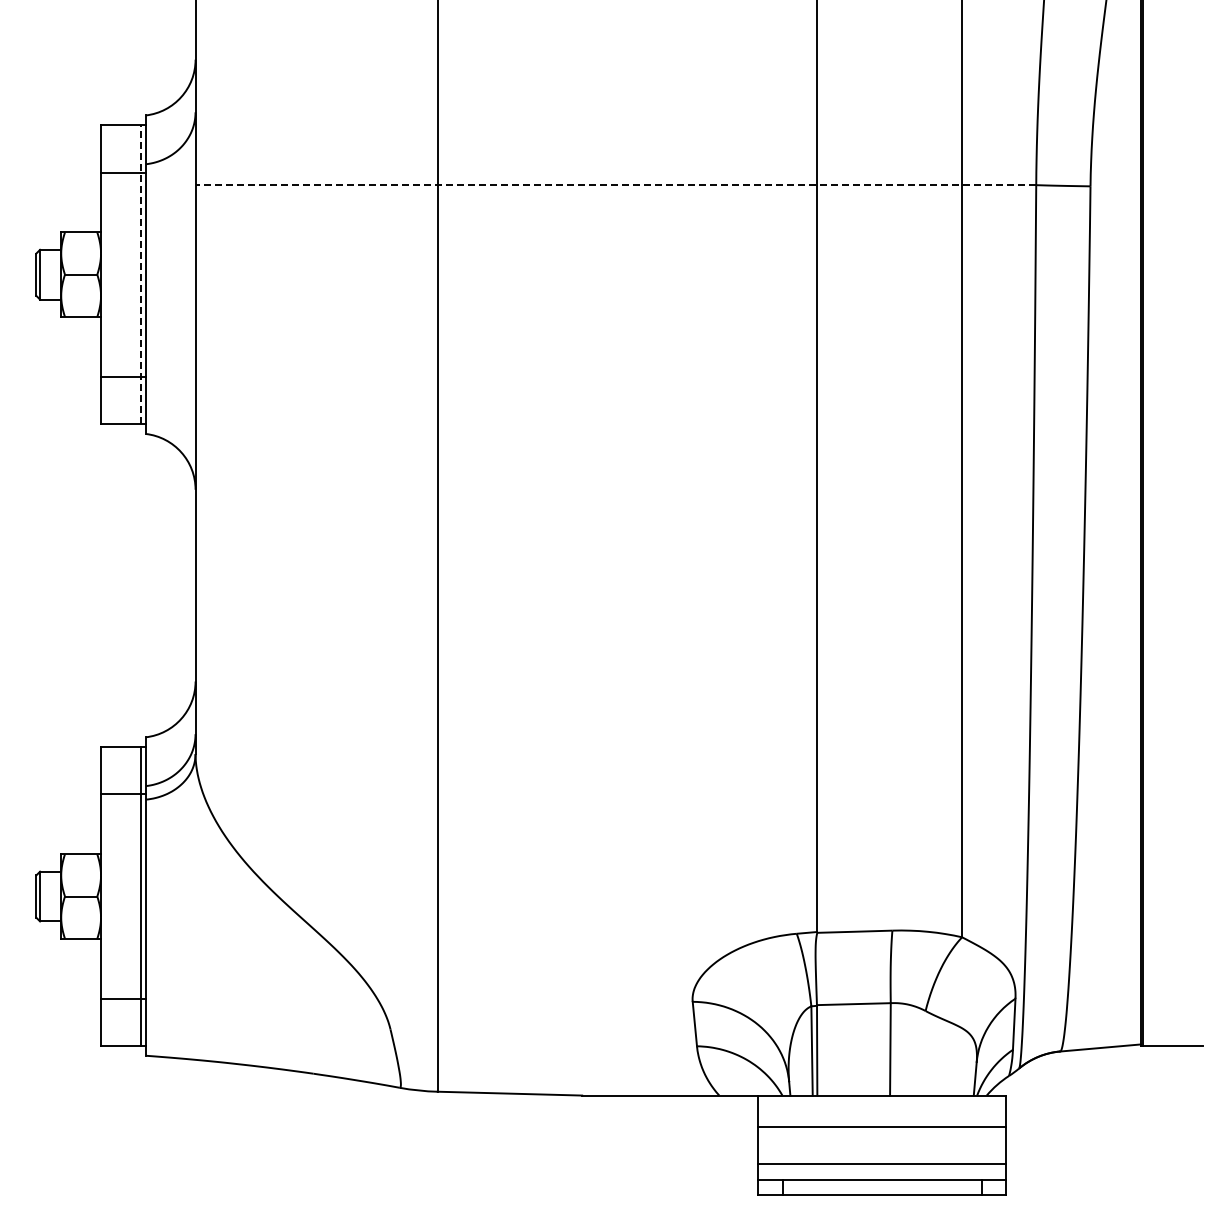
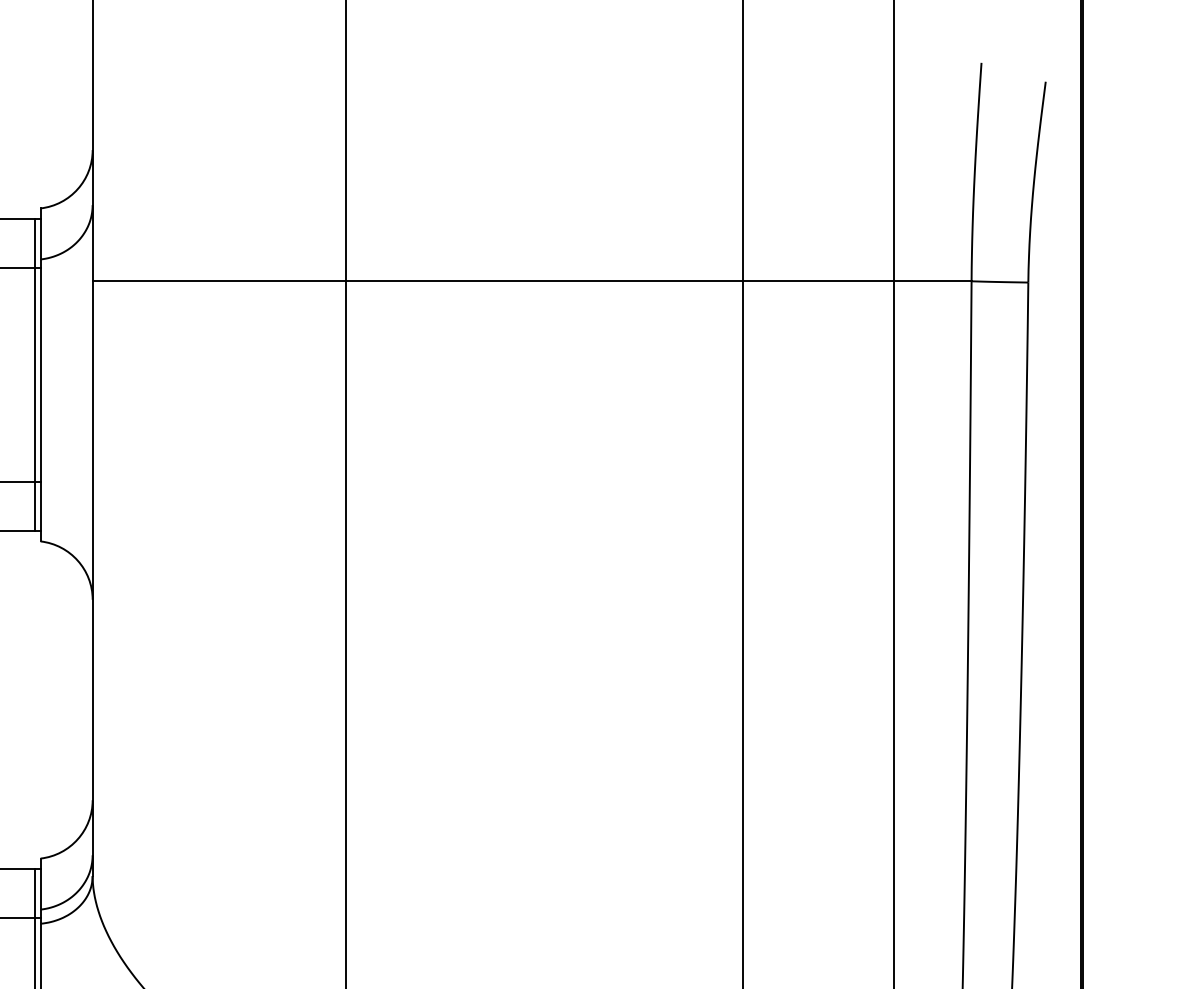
line: (615, 185) -> (531, 281), dashed -> solid
line: (140, 274) -> (35, 374), dashed -> solid

